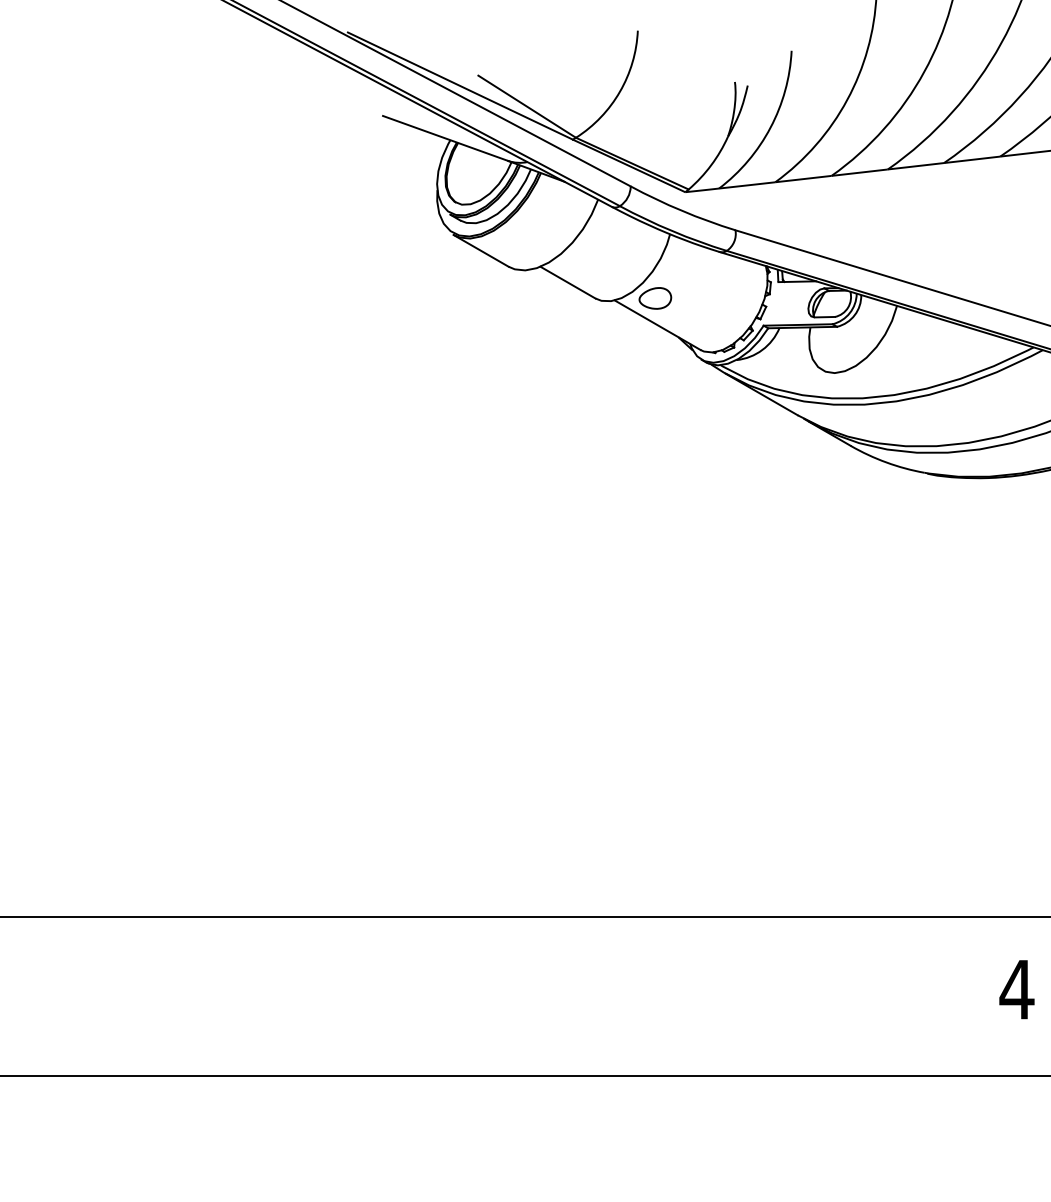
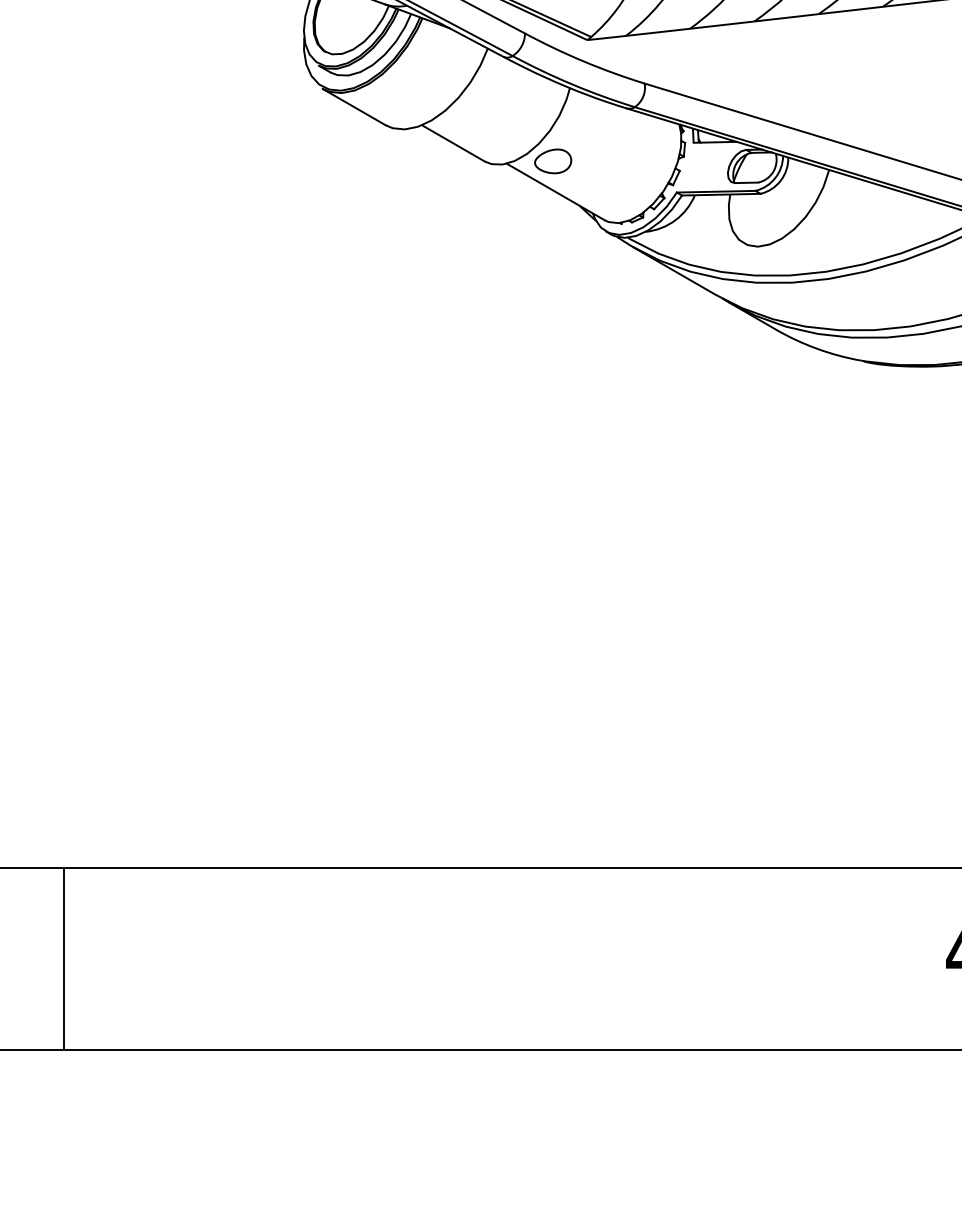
line: (227, 996) -> (64, 958), added

